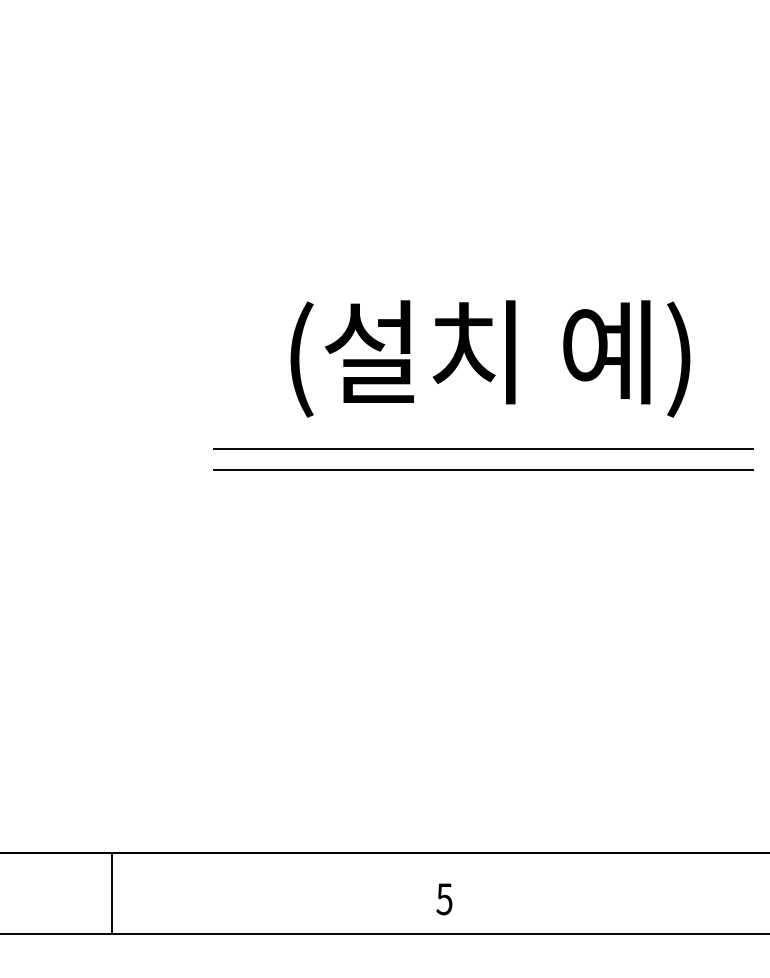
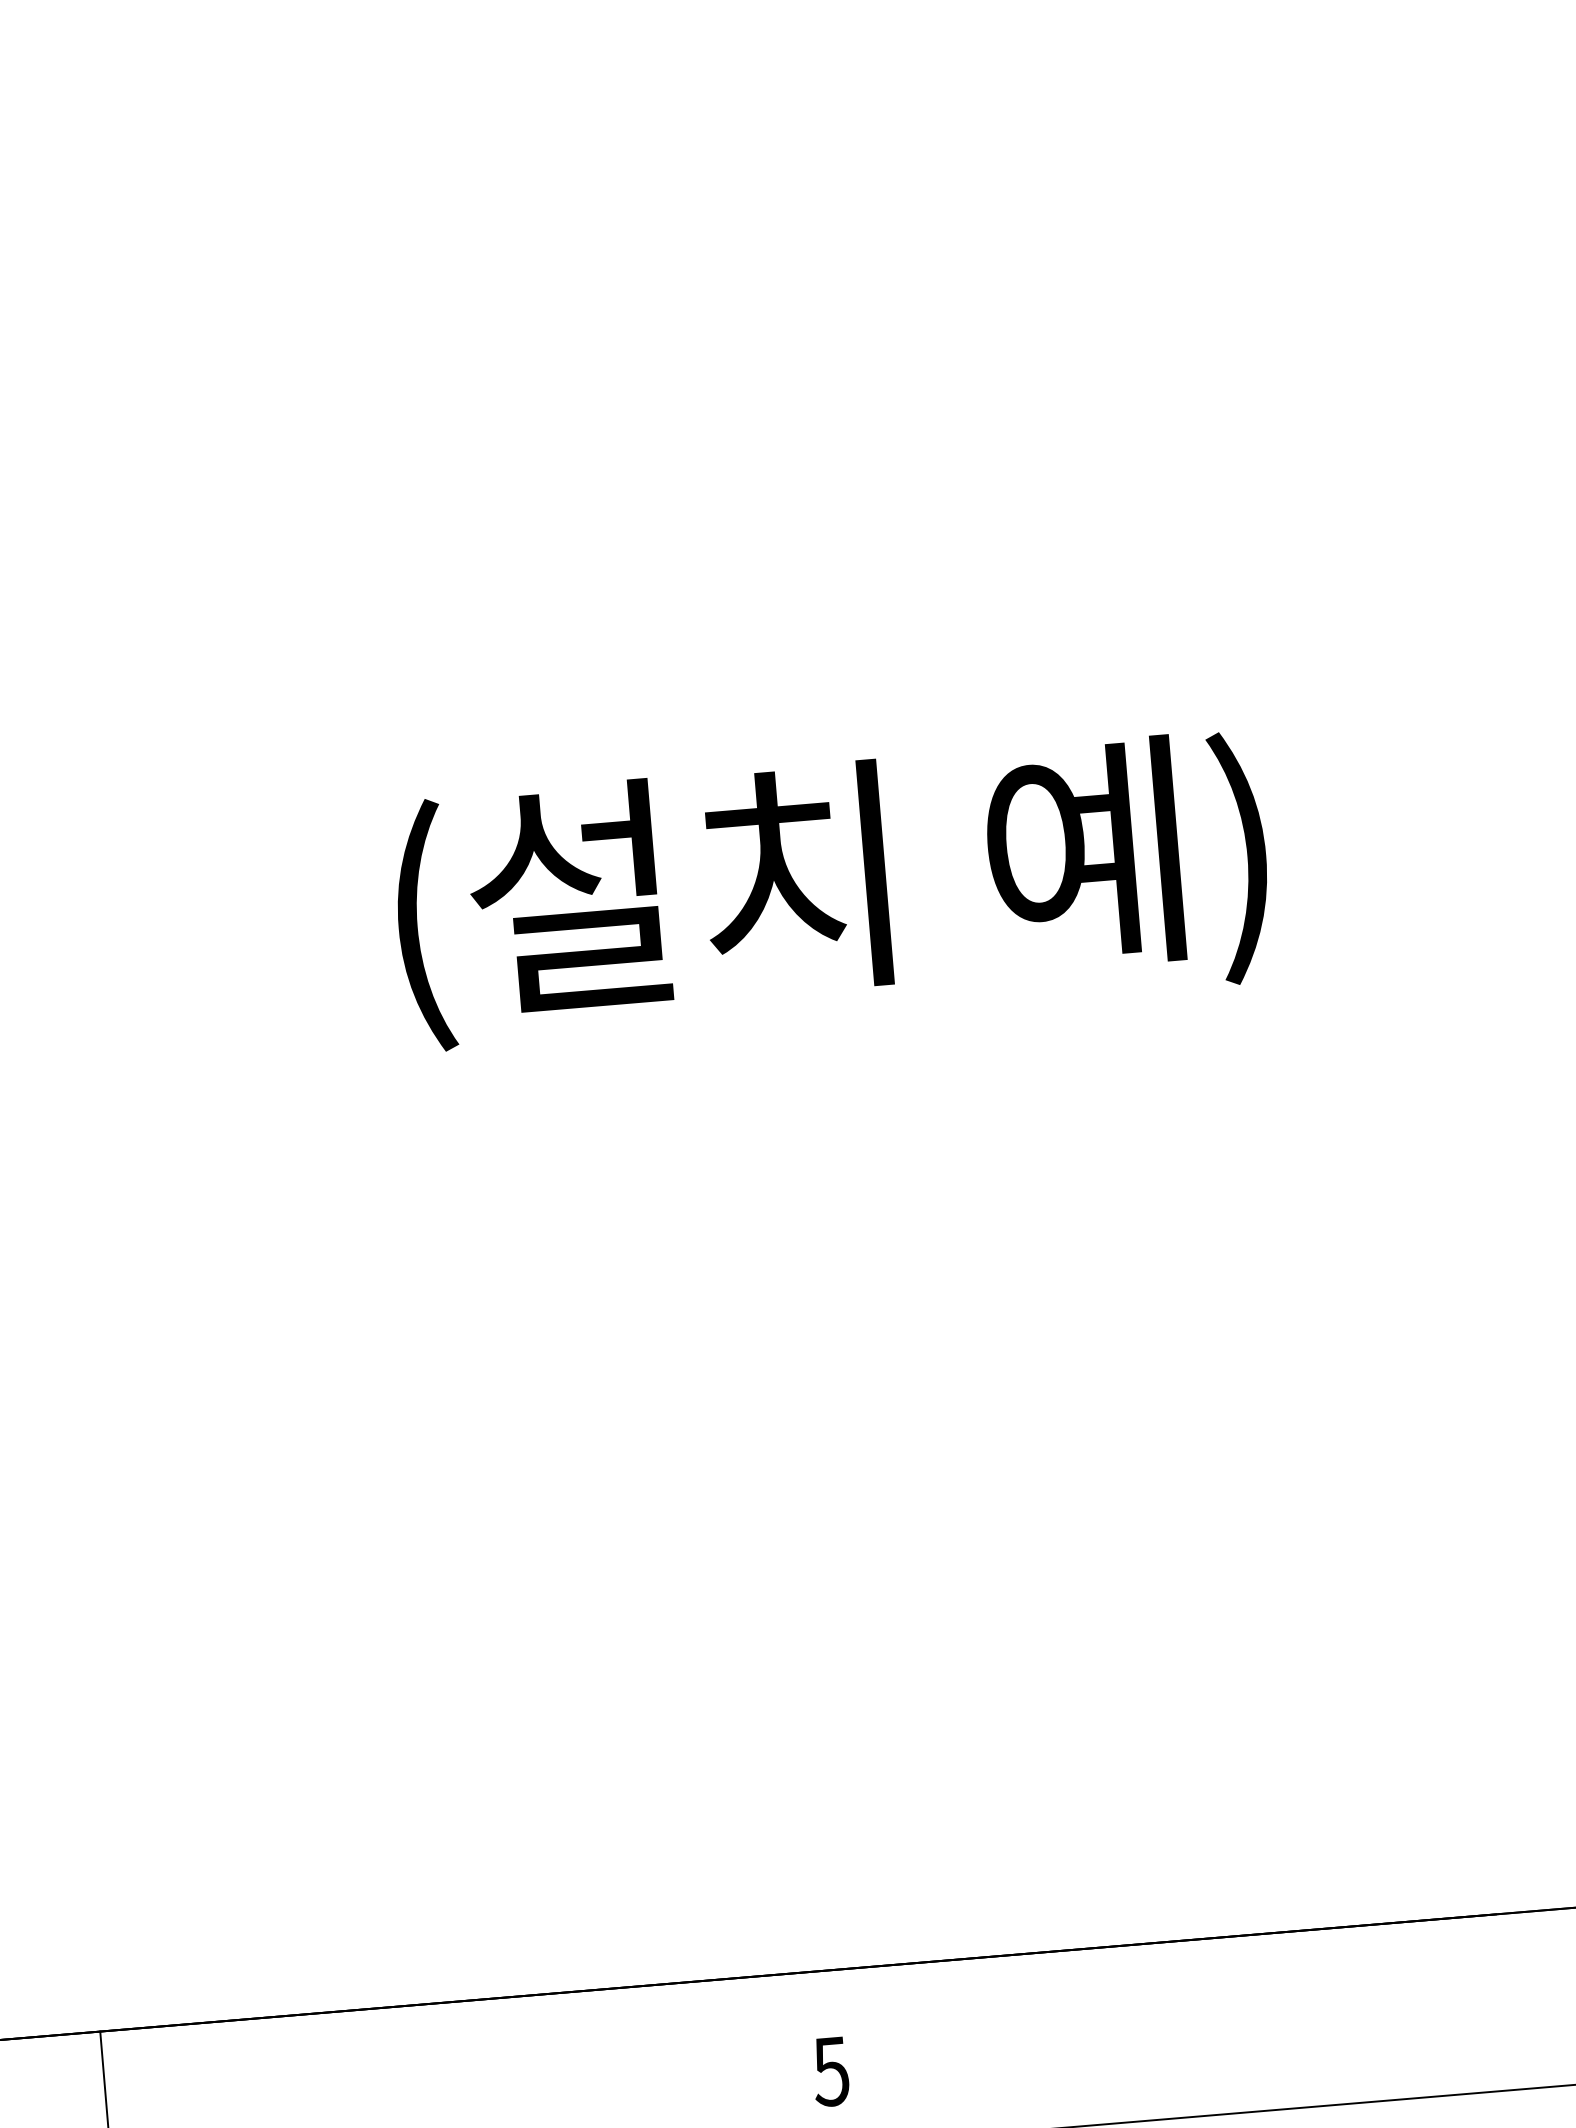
line: (483, 449) -> (833, 1088), removed
line: (483, 469) -> (837, 1131), removed

